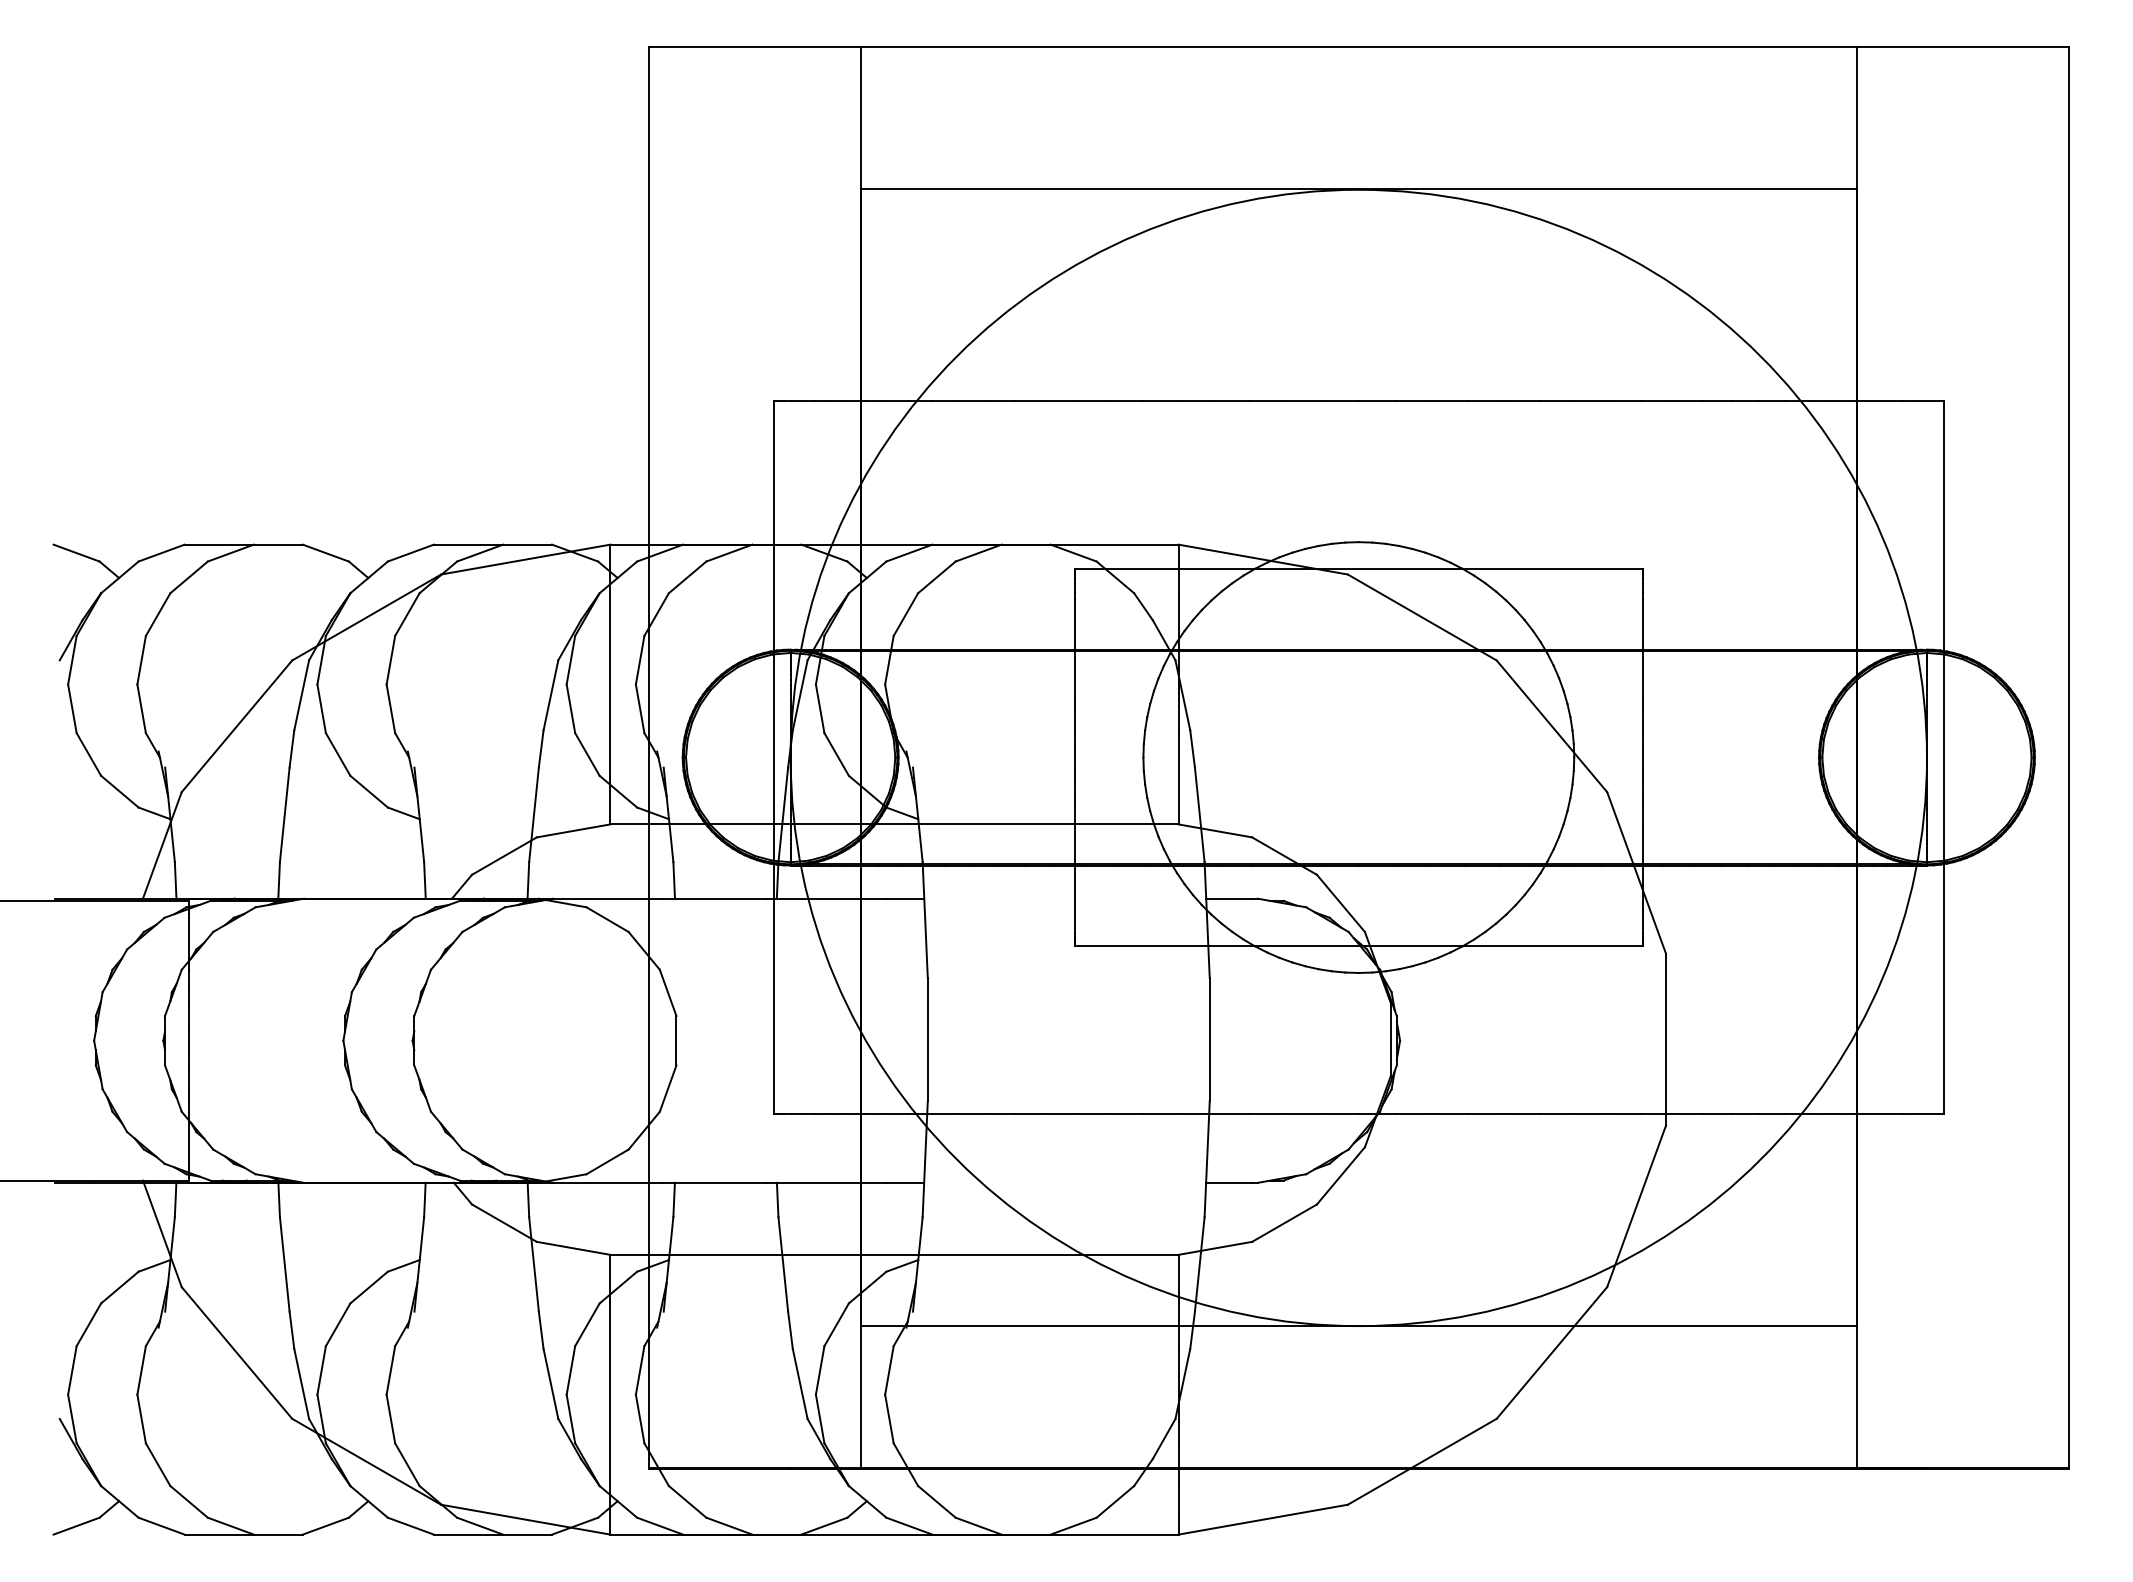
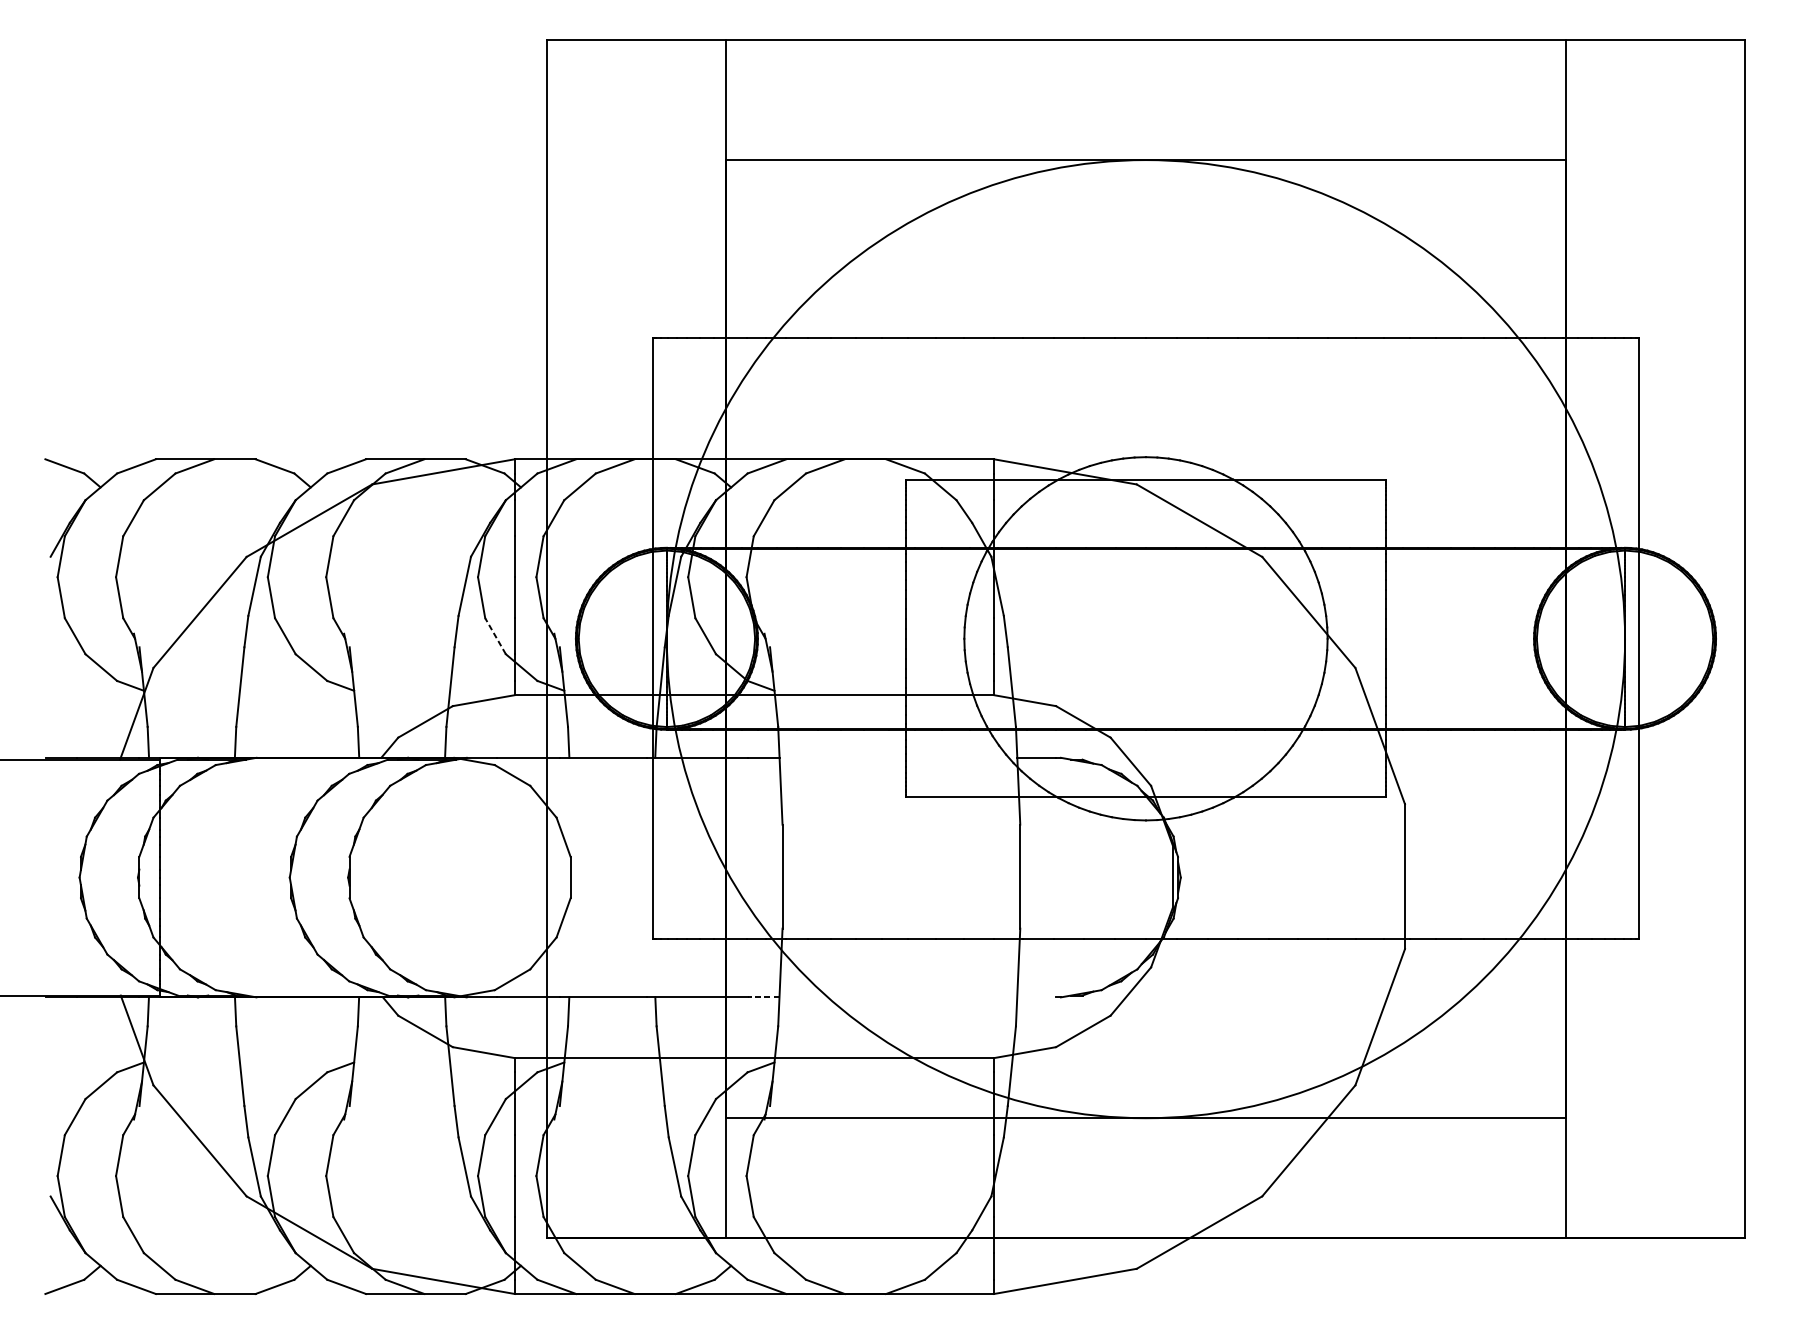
line: (587, 754) -> (495, 636), solid -> dashed
line: (905, 1182) -> (763, 997), solid -> dashed
line: (1228, 1182) -> (1036, 997), removed

